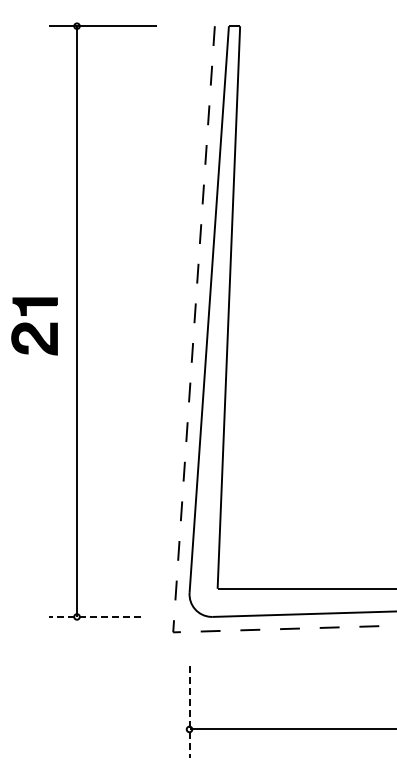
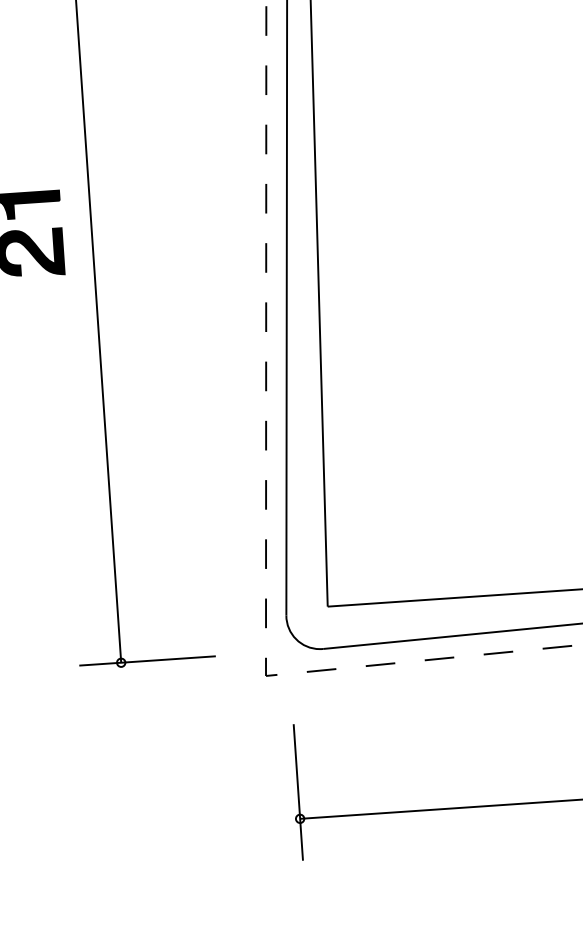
line: (94, 616) -> (147, 660), dashed -> solid
line: (189, 711) -> (298, 792), dashed -> solid

